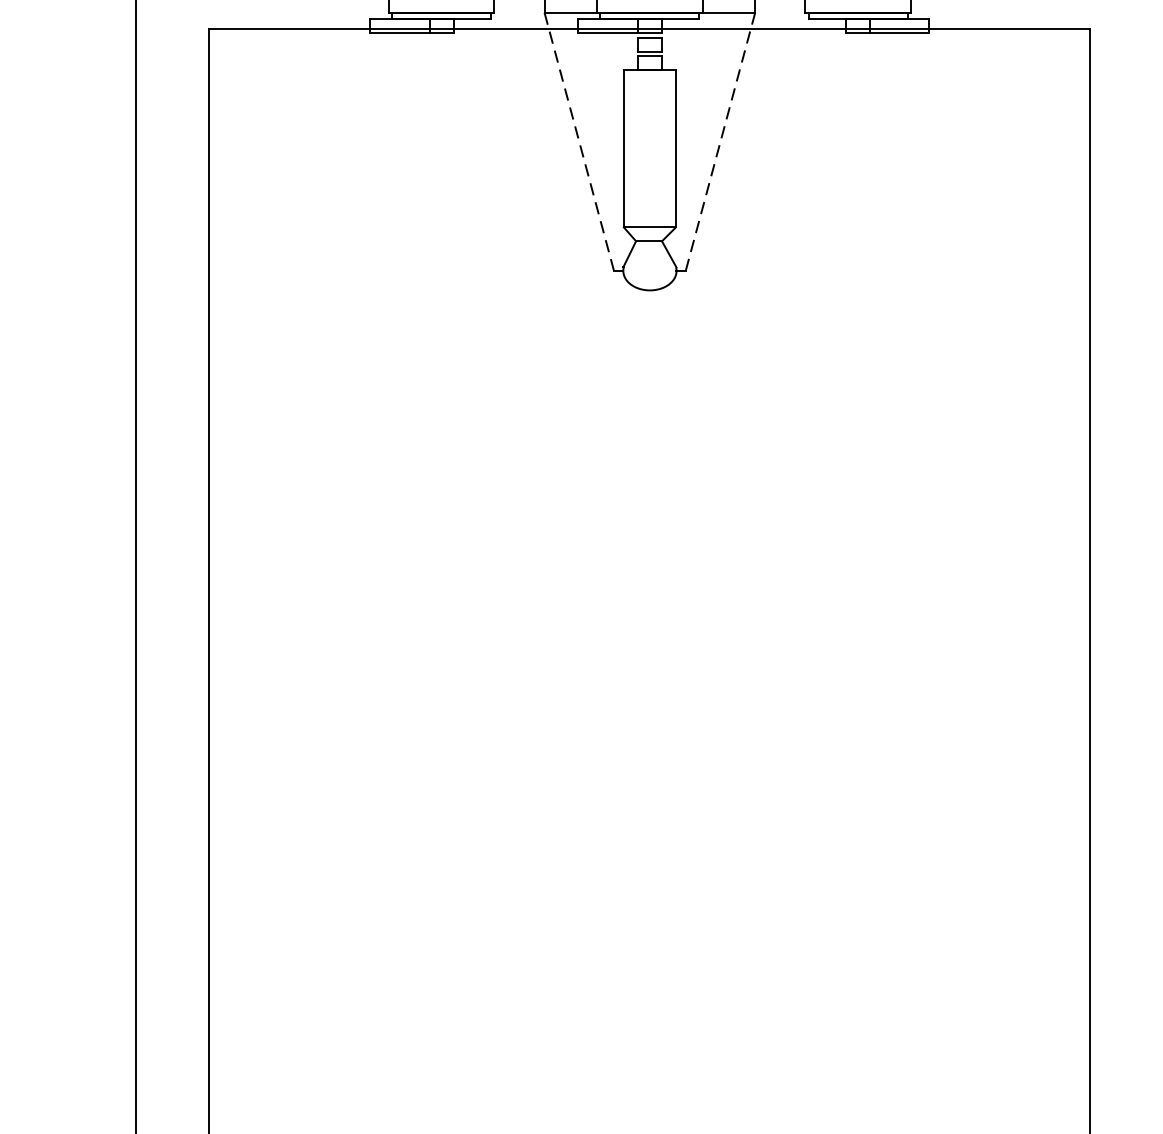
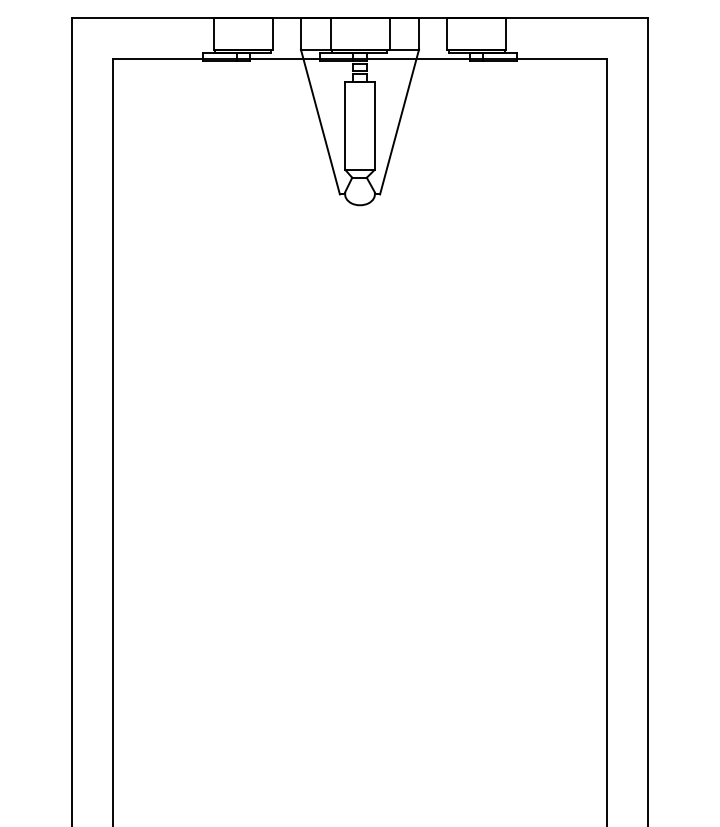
line: (579, 142) -> (320, 122), dashed -> solid
line: (720, 142) -> (399, 122), dashed -> solid

